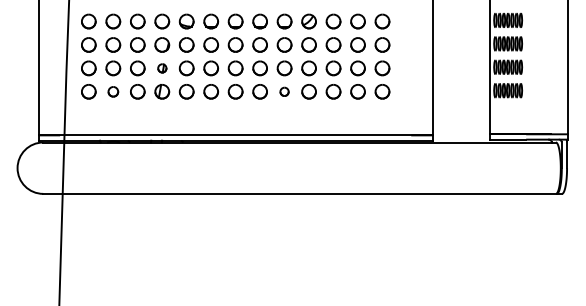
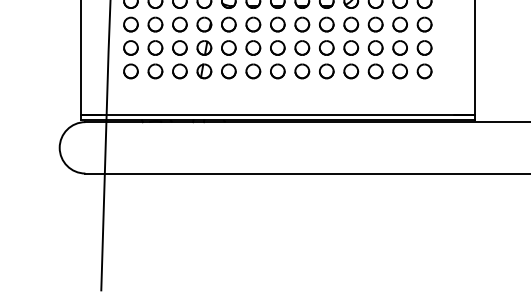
part: (162, 68) -> (204, 48), size x1.67
part: (113, 91) -> (155, 71), size x1.43
part: (284, 91) -> (326, 71), size x1.67

